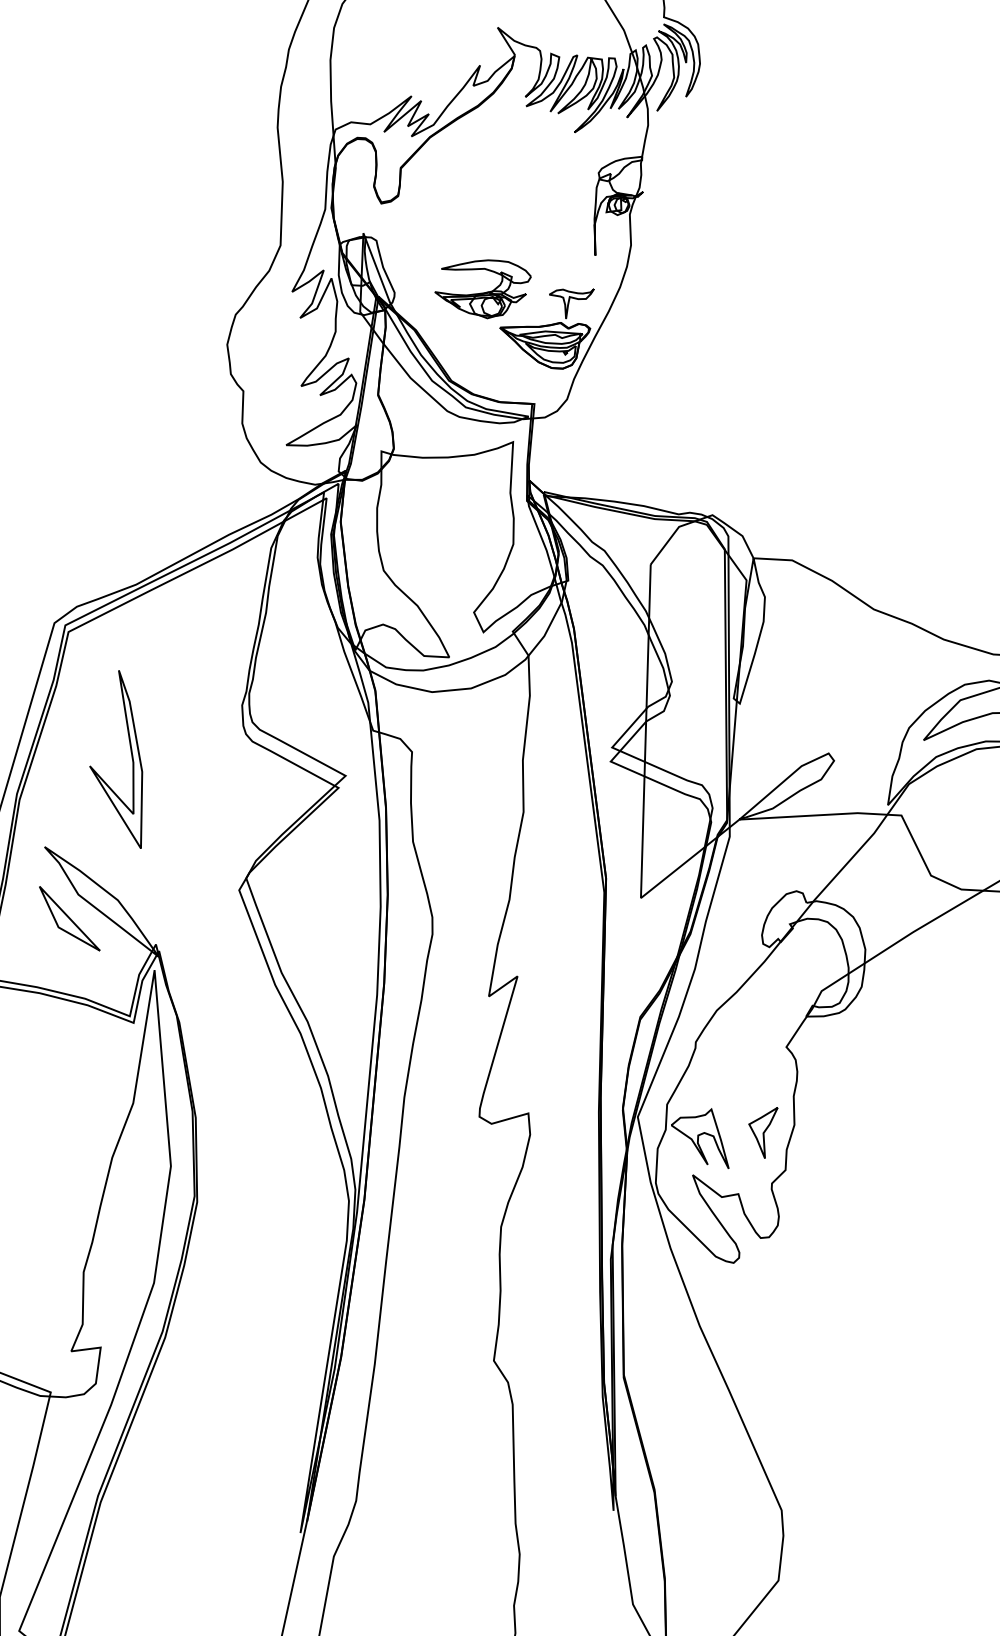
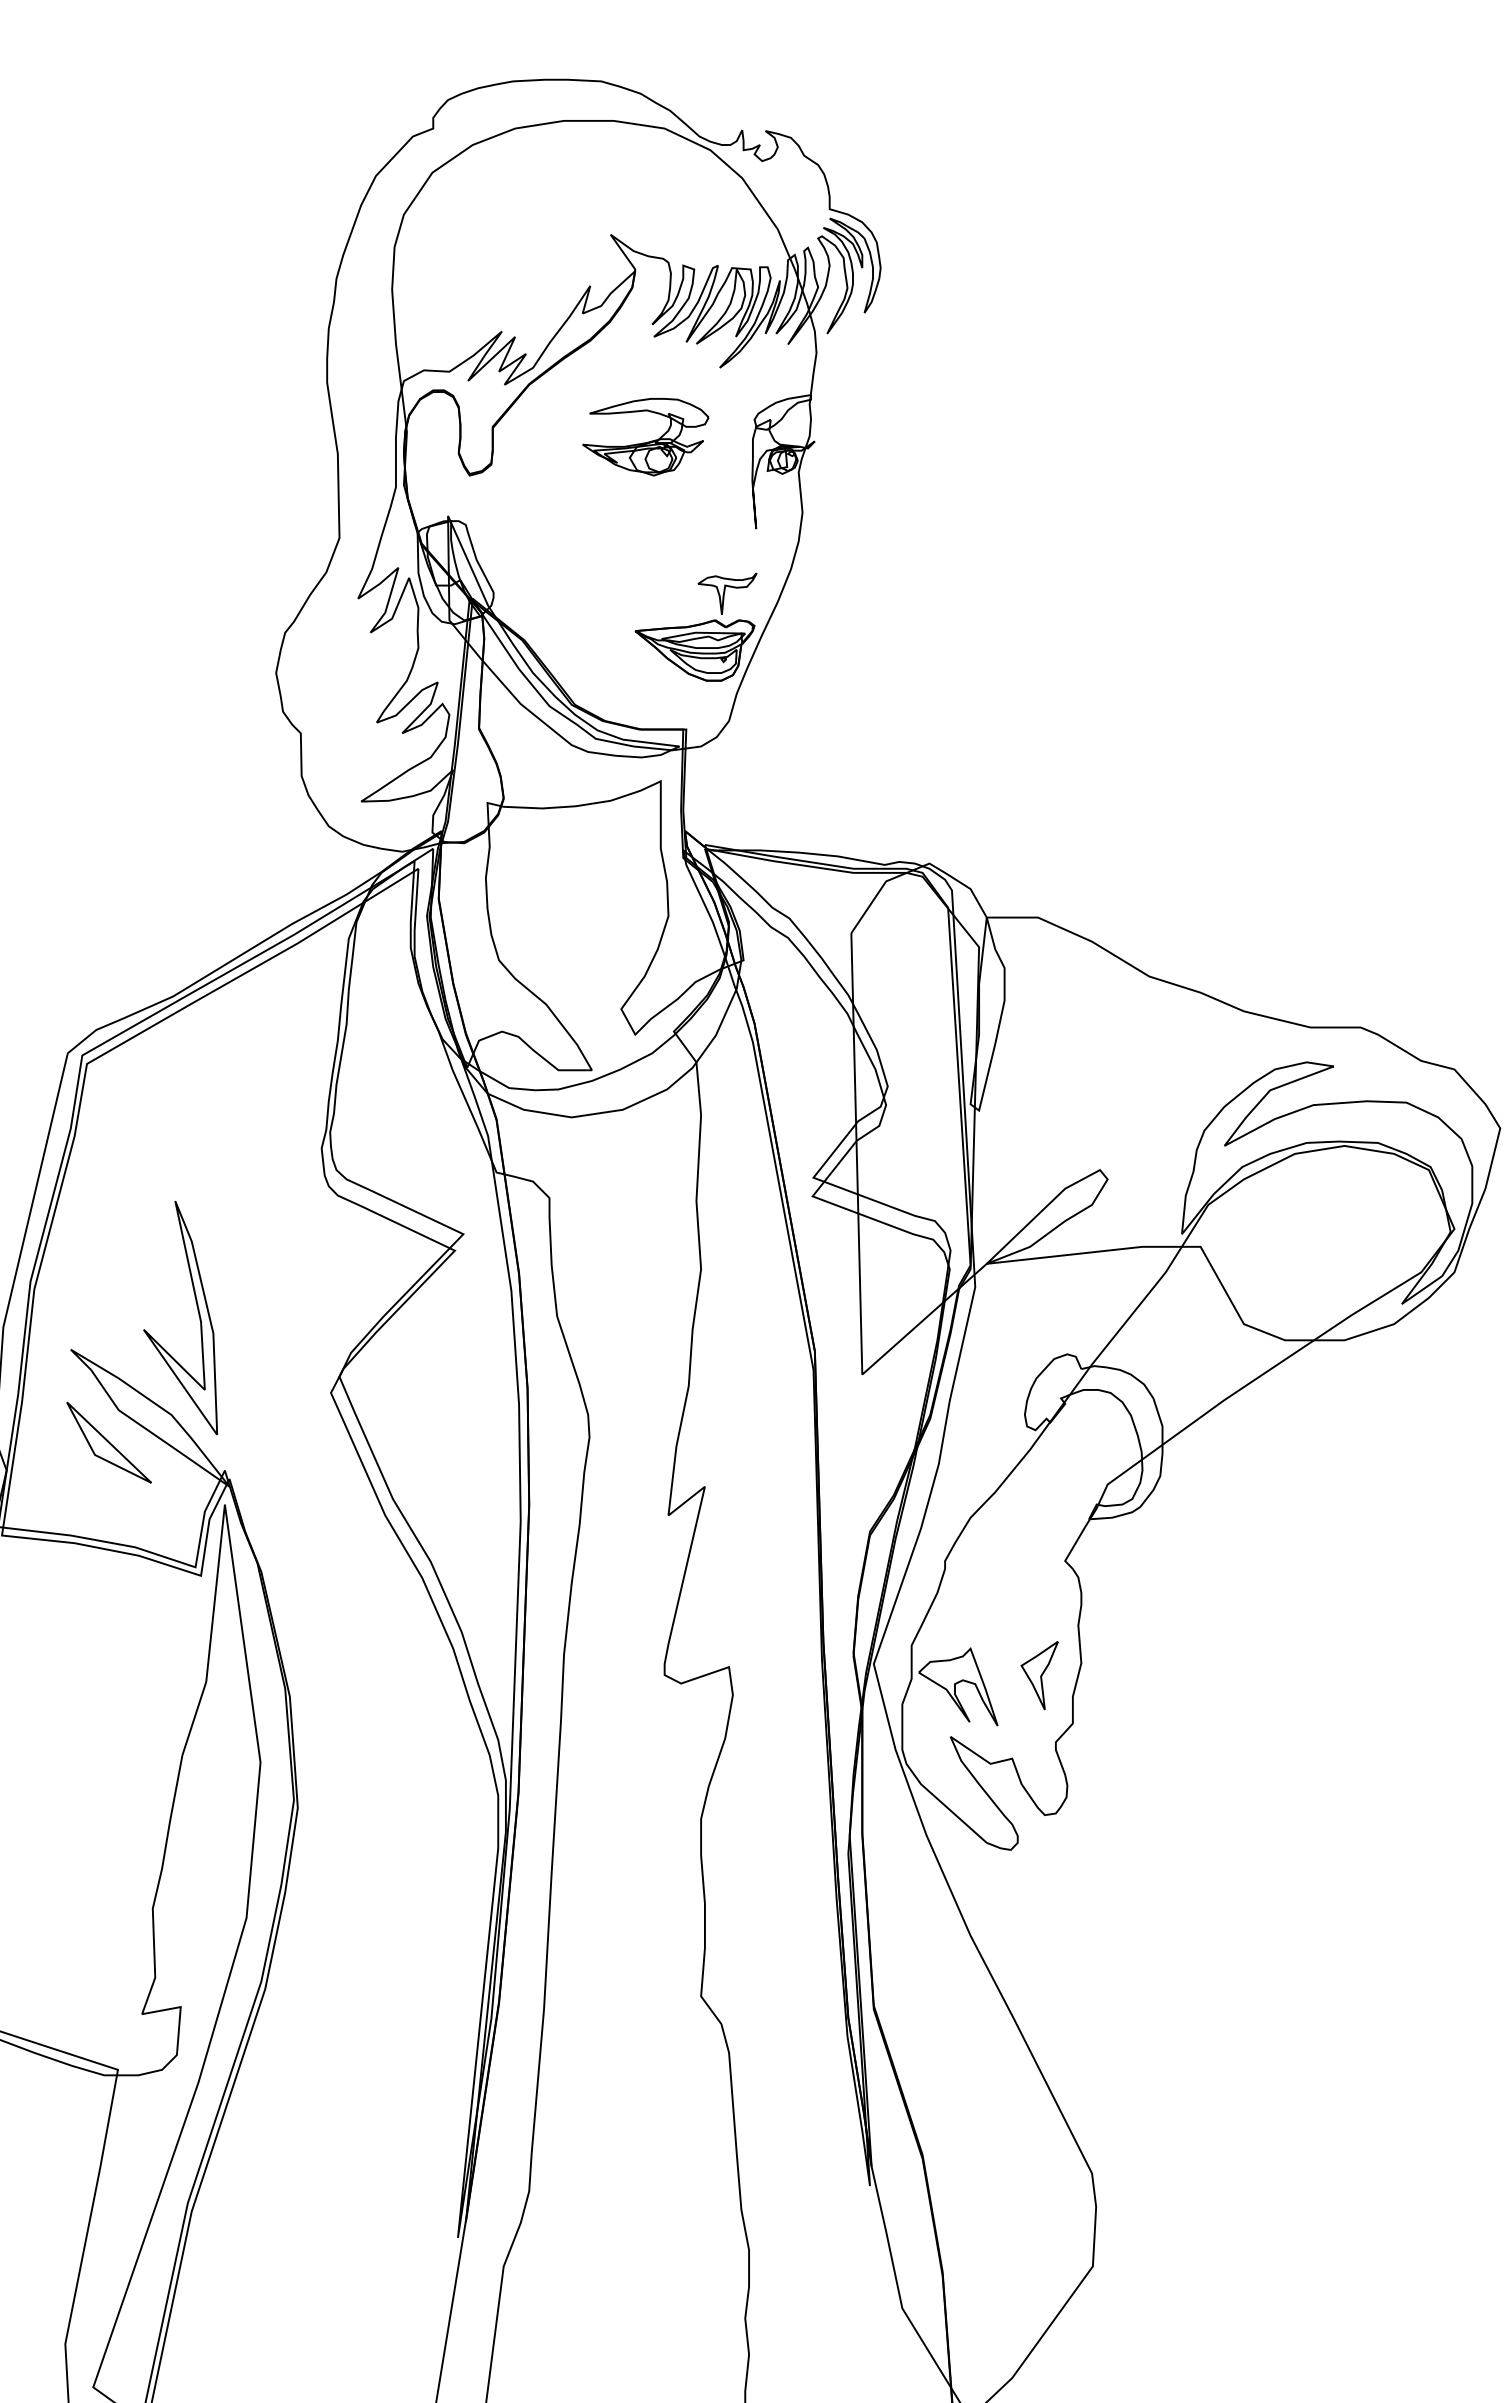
part: (482, 289) -> (645, 437), moved
part: (131, 757) -> (198, 1315), moved

